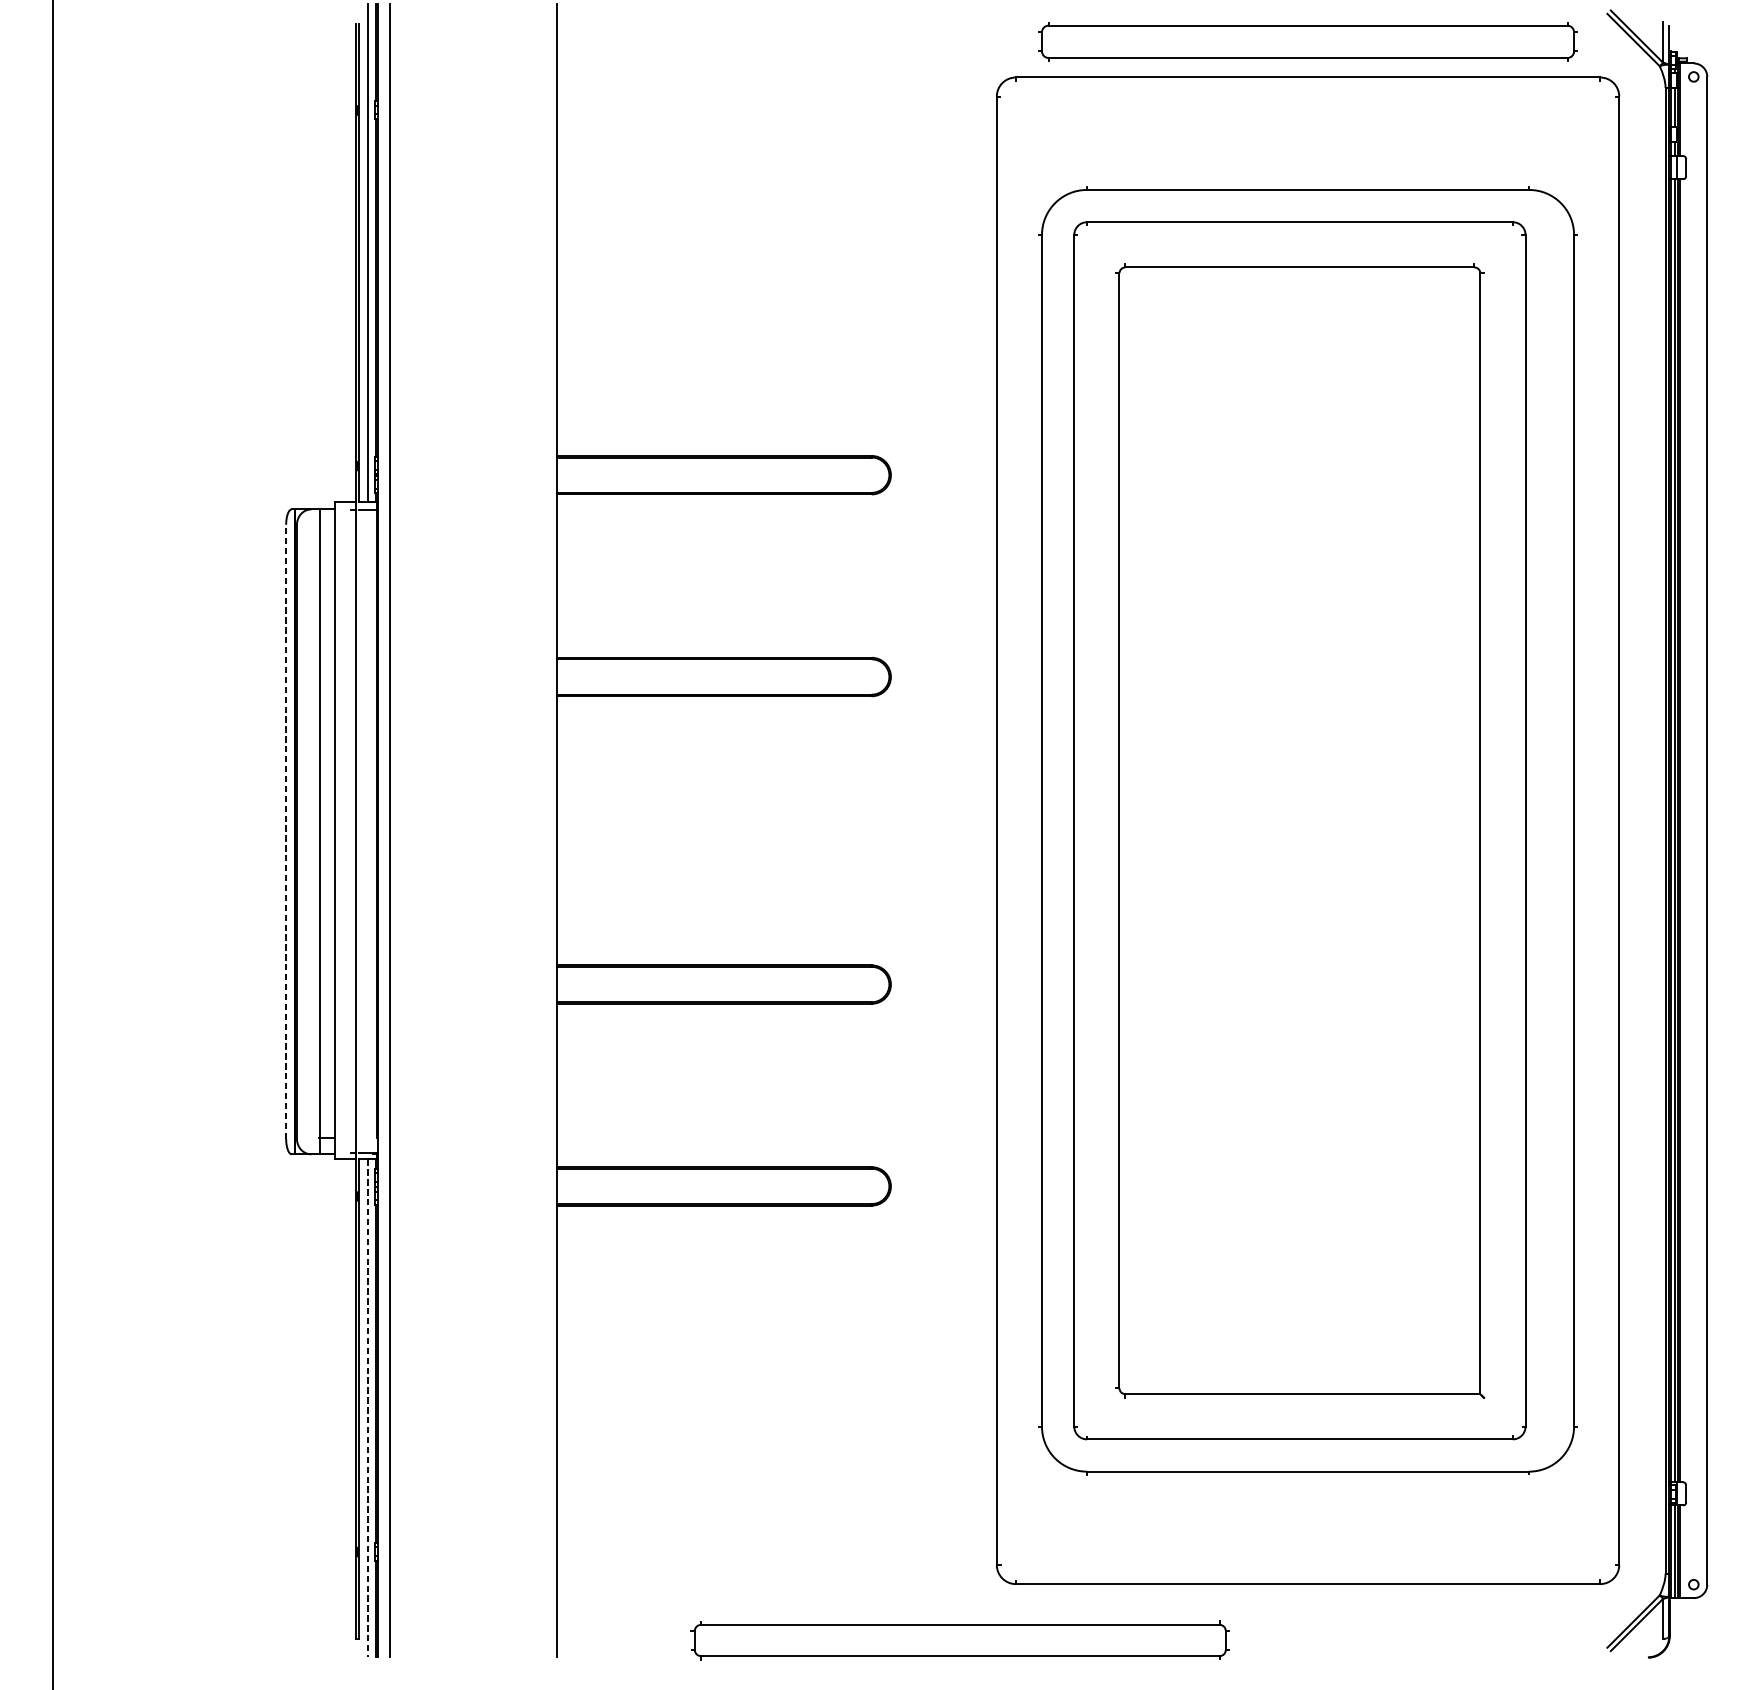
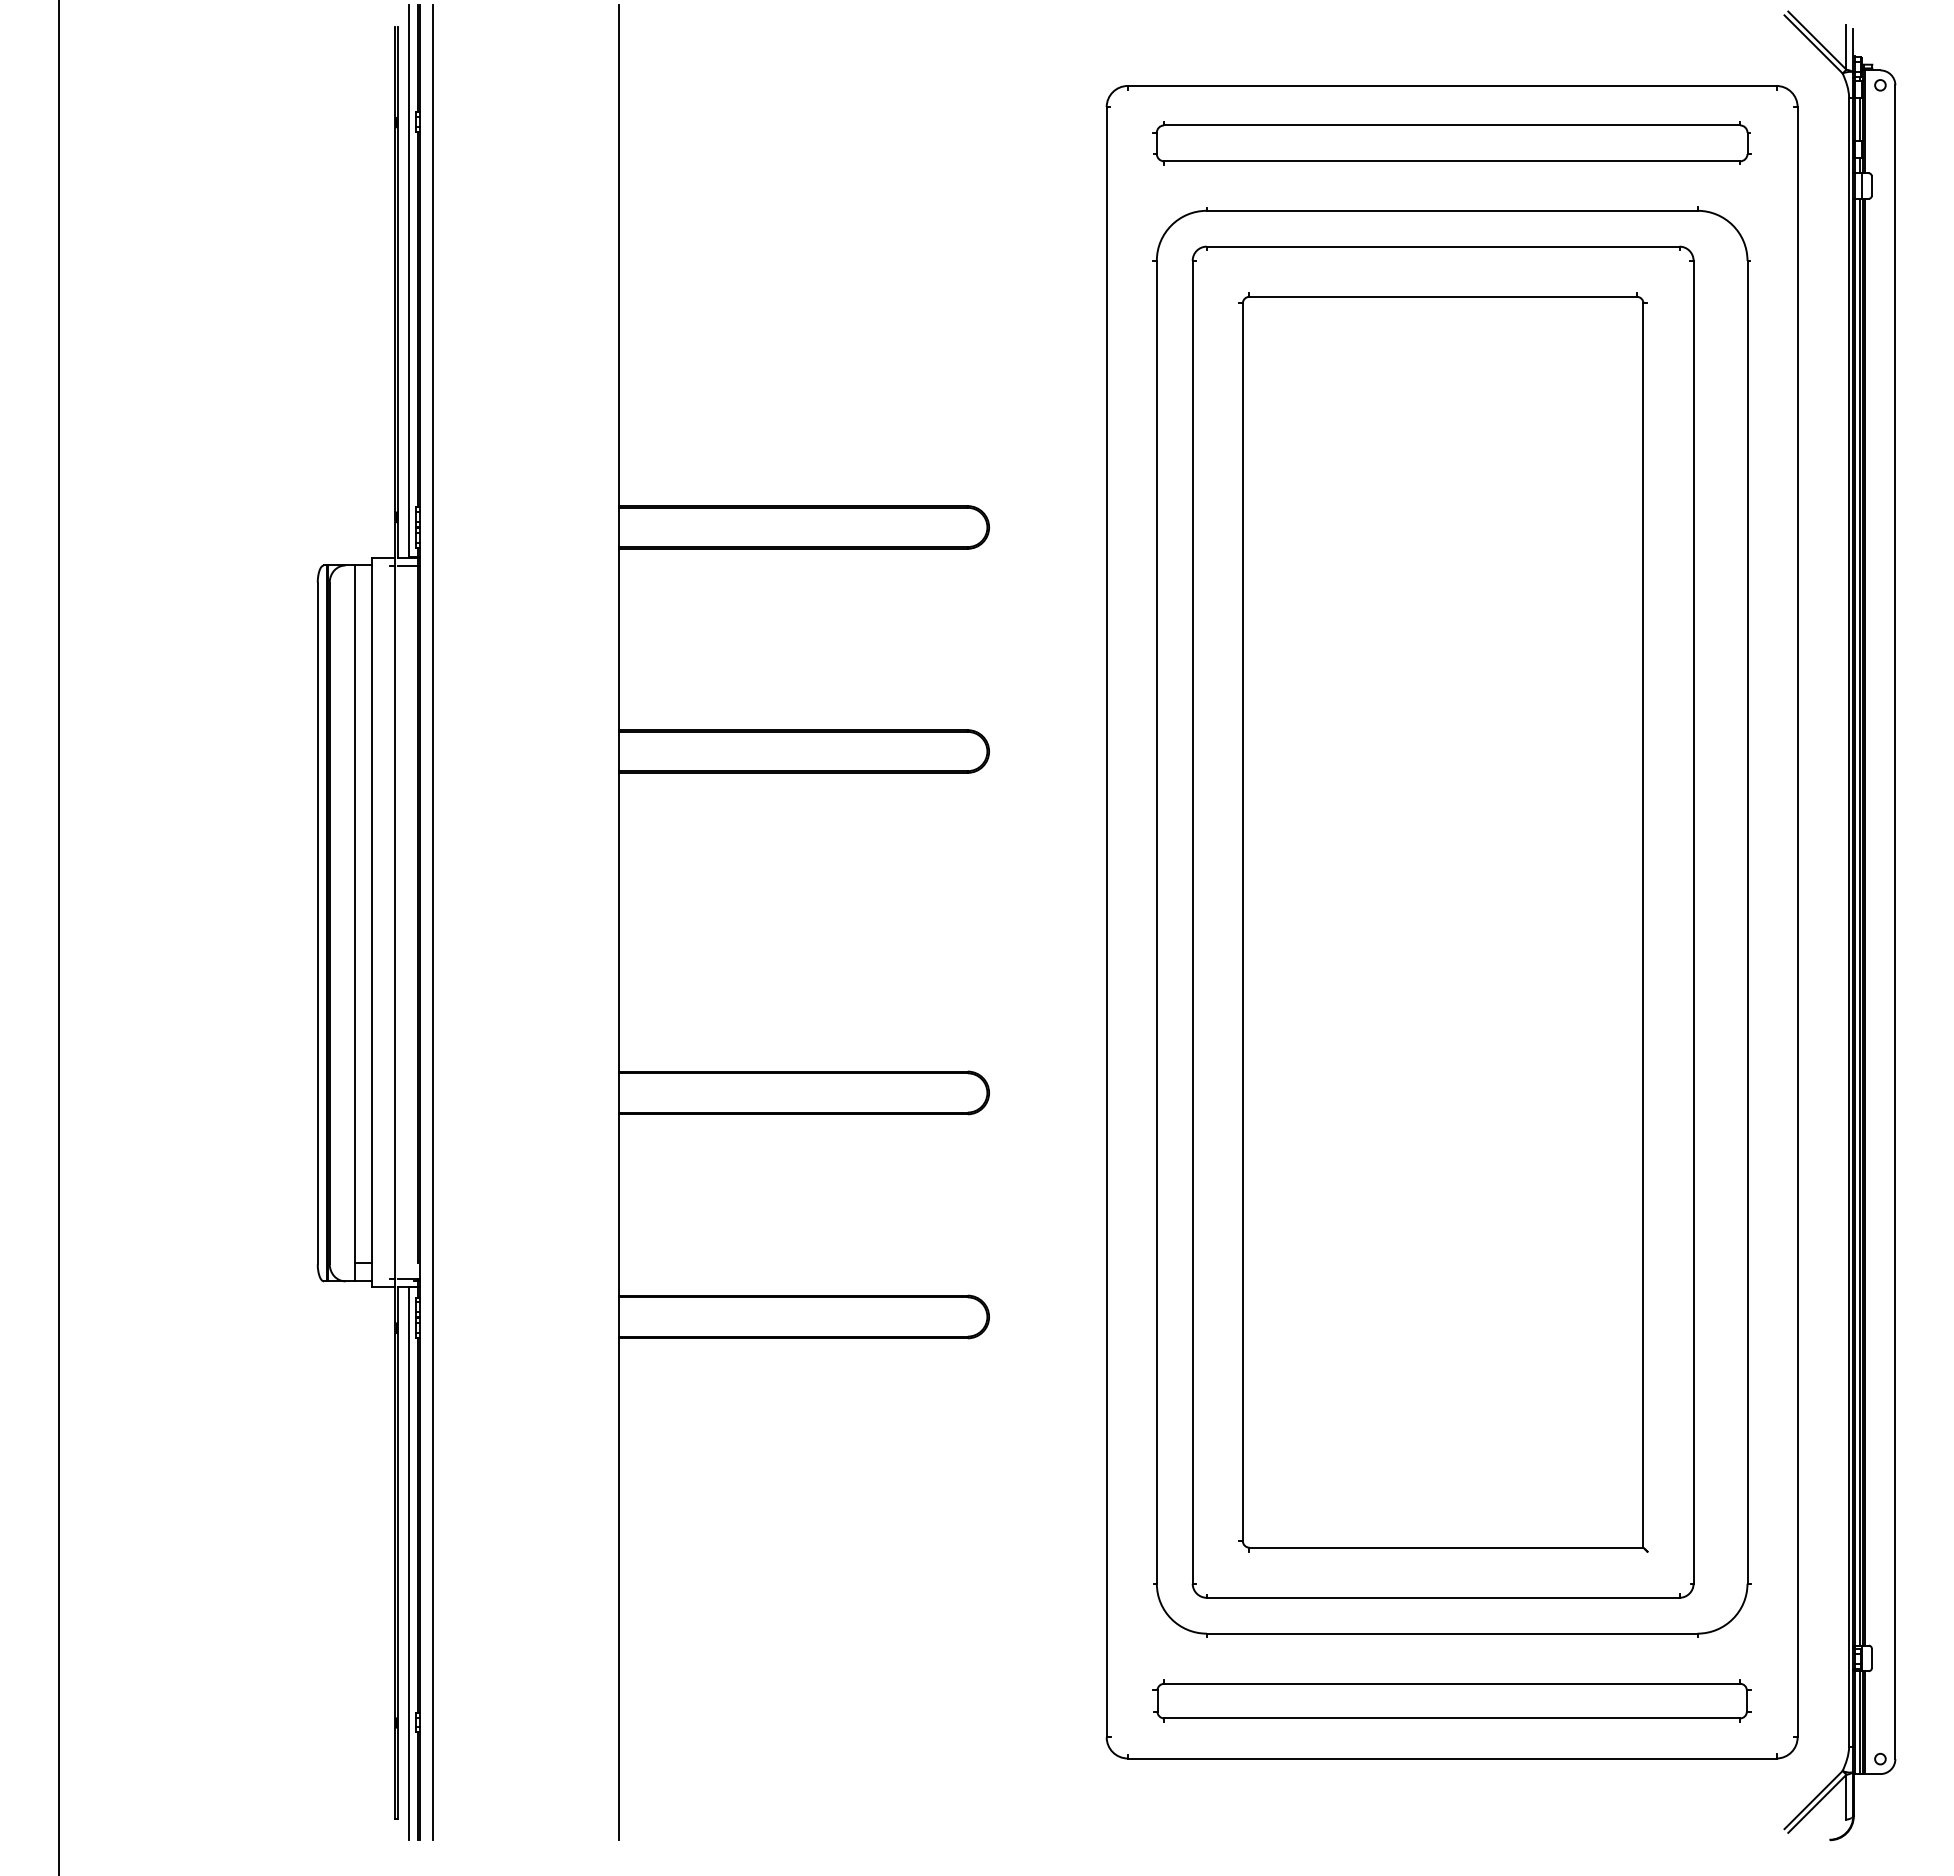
part: (1307, 41) -> (1451, 143), moved
line: (285, 831) -> (317, 923), dashed -> solid
line: (368, 1408) -> (409, 1563), dashed -> solid
part: (959, 1639) -> (1451, 1700), moved

